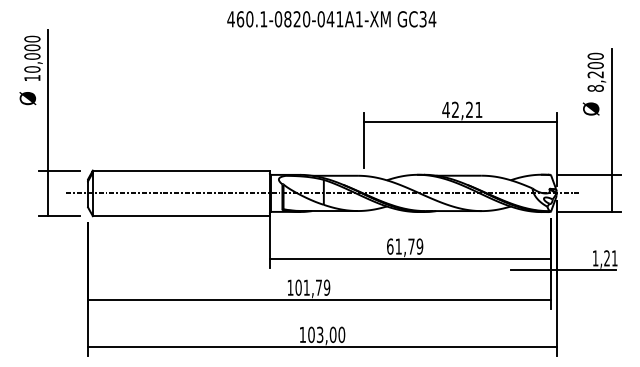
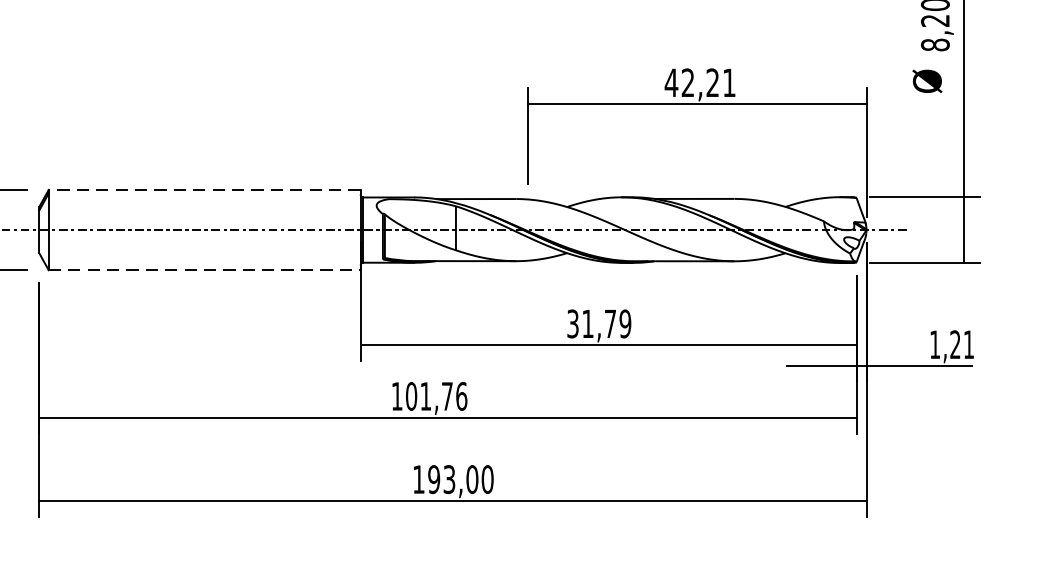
line: (180, 170) -> (203, 189), solid -> dashed
line: (181, 216) -> (204, 270), solid -> dashed
text: (390, 246) -> (573, 323), 61,79 -> 31,79
text: (327, 287) -> (462, 396), 101,79 -> 101,76
text: (311, 335) -> (434, 480), 103,00 -> 193,00

